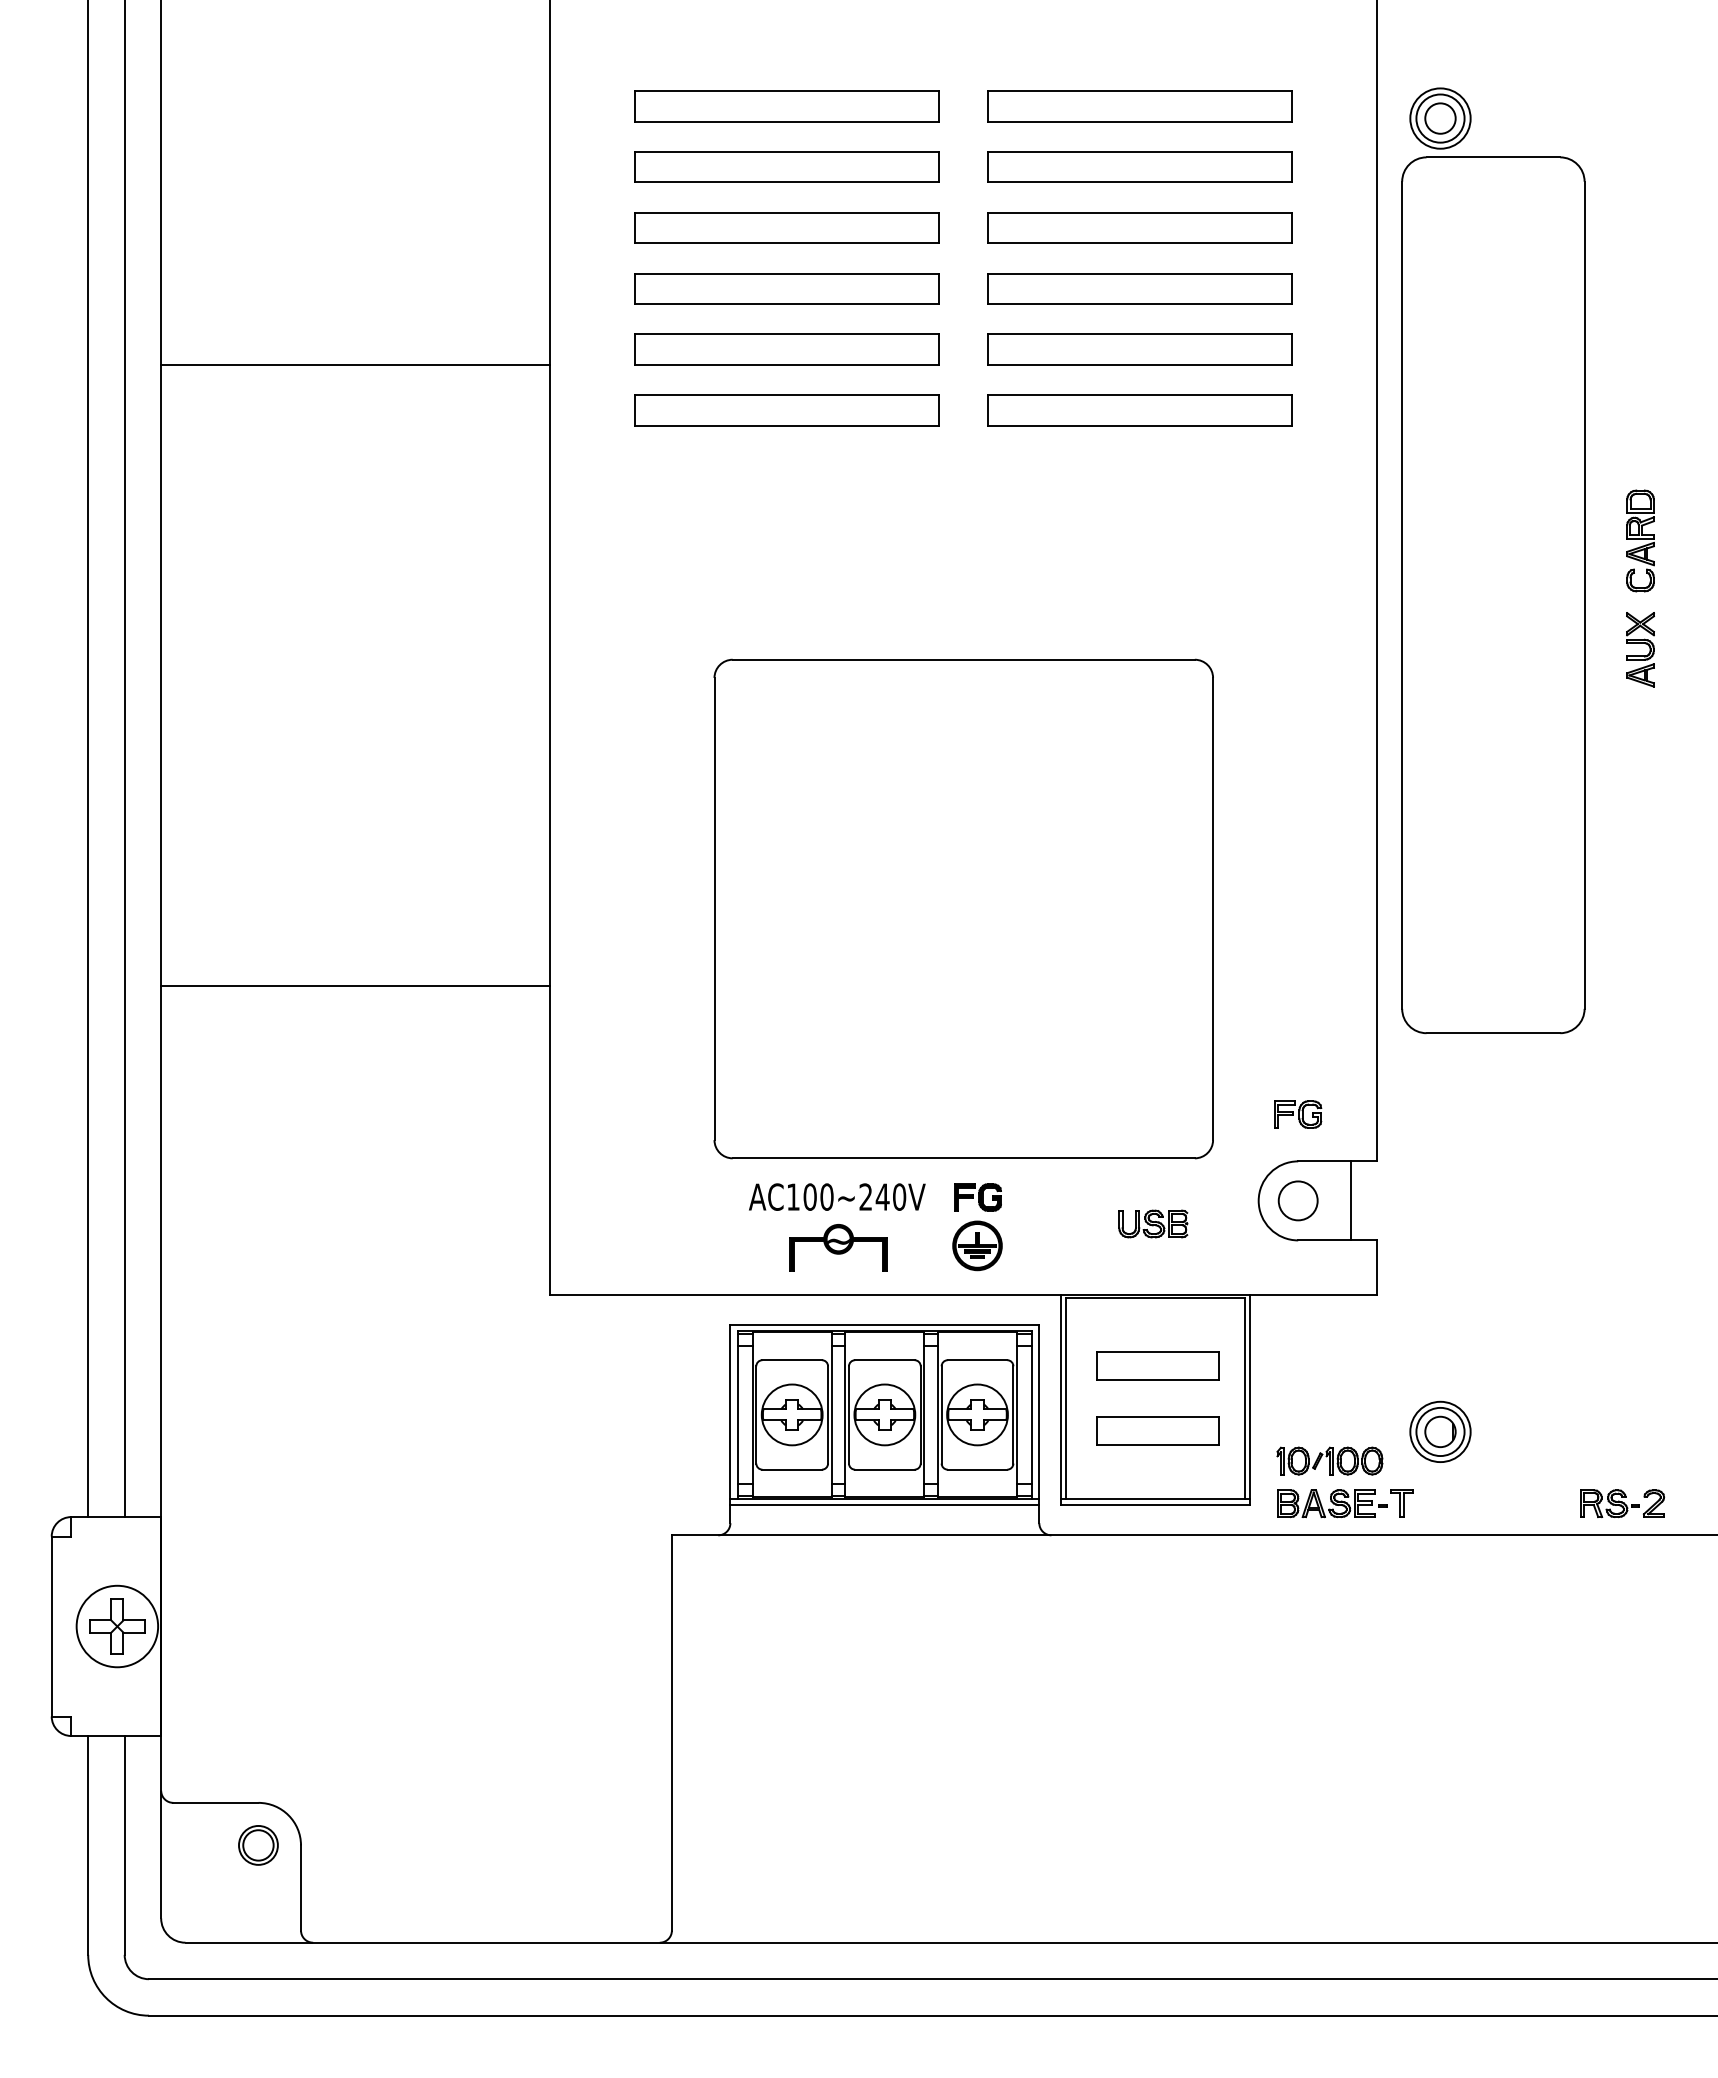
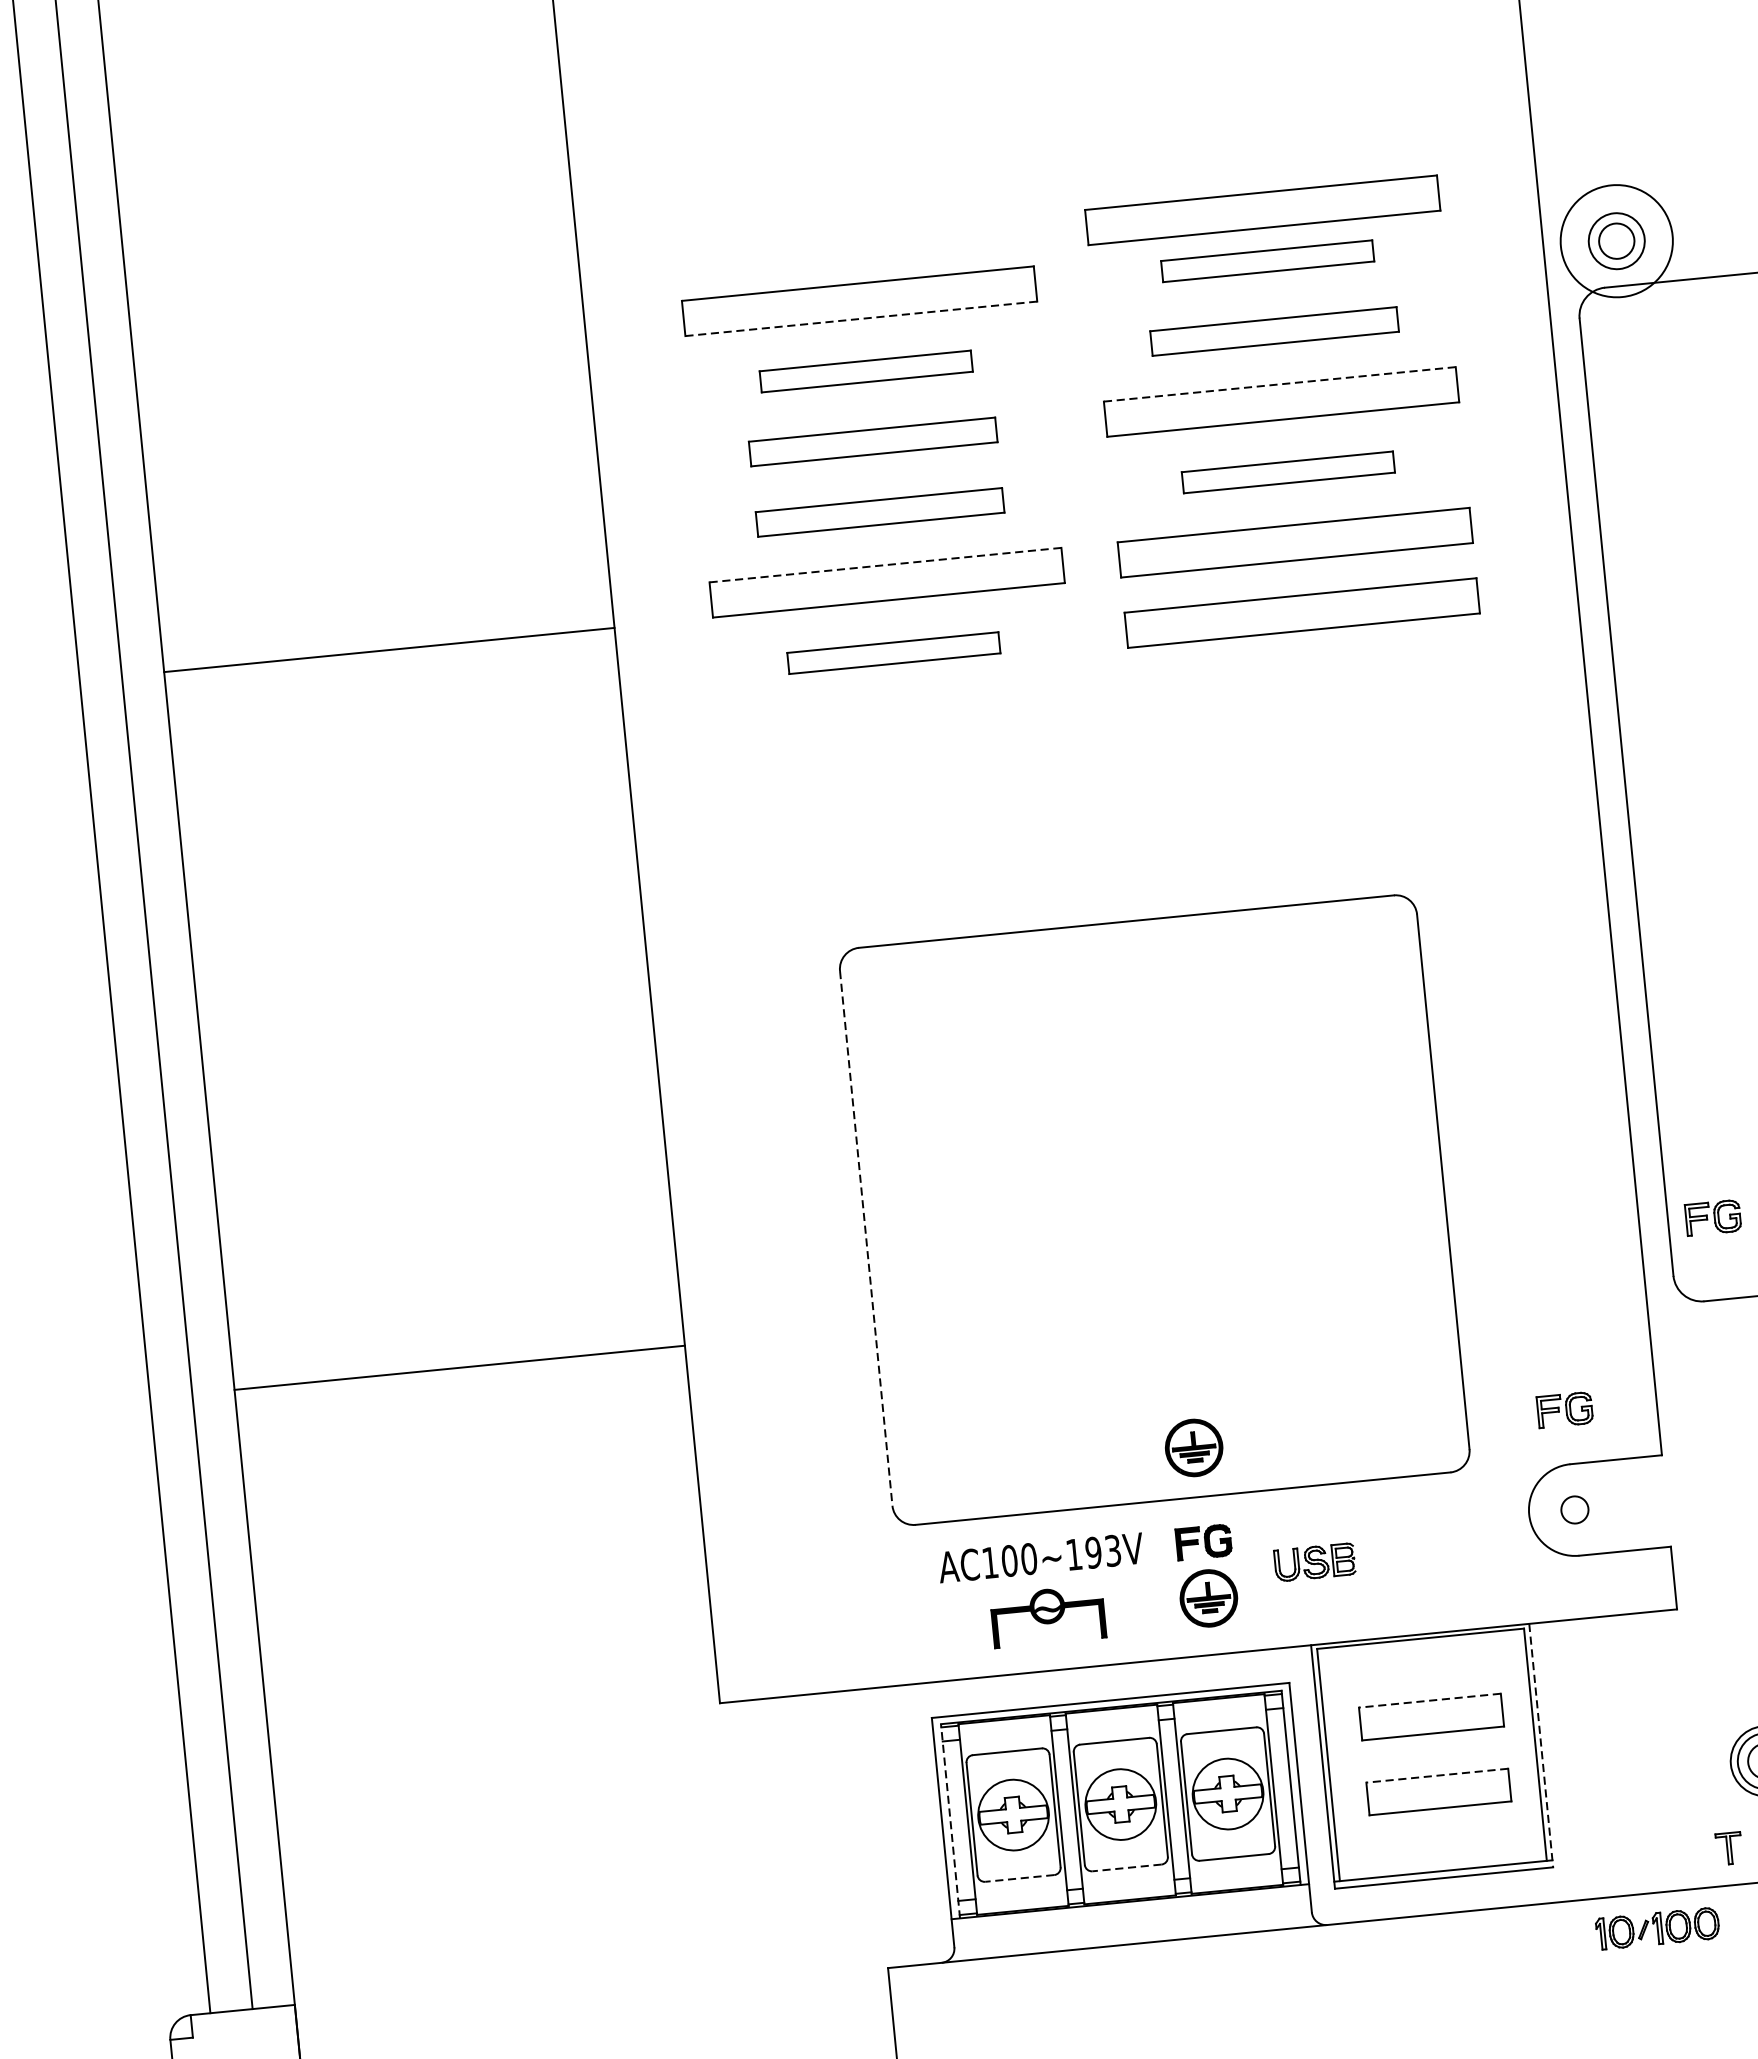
part: (1139, 62) -> (1262, 210), added
part: (1139, 106) -> (1267, 261), size x0.6
circle: (1440, 118) -> (1616, 241), size x1.6
line: (787, 121) -> (861, 318), solid -> dashed
part: (786, 166) -> (865, 370), size x0.6
part: (1139, 166) -> (1273, 330), size x0.7
line: (1139, 212) -> (1279, 384), solid -> dashed
part: (786, 227) -> (872, 441), size x0.7
part: (786, 288) -> (879, 512), size x0.7
part: (1139, 288) -> (1287, 472), size x0.6
line: (786, 334) -> (884, 565), solid -> dashed
part: (786, 410) -> (893, 653), size x0.6
line: (714, 909) -> (866, 1238), solid -> dashed
part: (1441, 962) -> (1713, 1217), added
part: (977, 1115) -> (1194, 1447), added
text: (882, 1196) -> (1093, 1552), AC100~240V -> AC100~193V
circle: (1297, 1200) -> (1574, 1509), size x0.6
line: (1350, 1200) -> (1635, 1503), removed
part: (1153, 1223) -> (1315, 1561), moved
line: (1157, 1351) -> (1429, 1700), solid -> dashed
line: (1249, 1400) -> (1541, 1746), solid -> dashed
line: (737, 1414) -> (950, 1820), solid -> dashed
line: (1157, 1416) -> (1436, 1775), solid -> dashed
part: (1329, 1460) -> (1657, 1927), moved
line: (792, 1469) -> (1020, 1878), solid -> dashed
line: (884, 1469) -> (1126, 1867), solid -> dashed
part: (1332, 1503) -> (1648, 1856), removed
line: (884, 1504) -> (1130, 1908), removed

